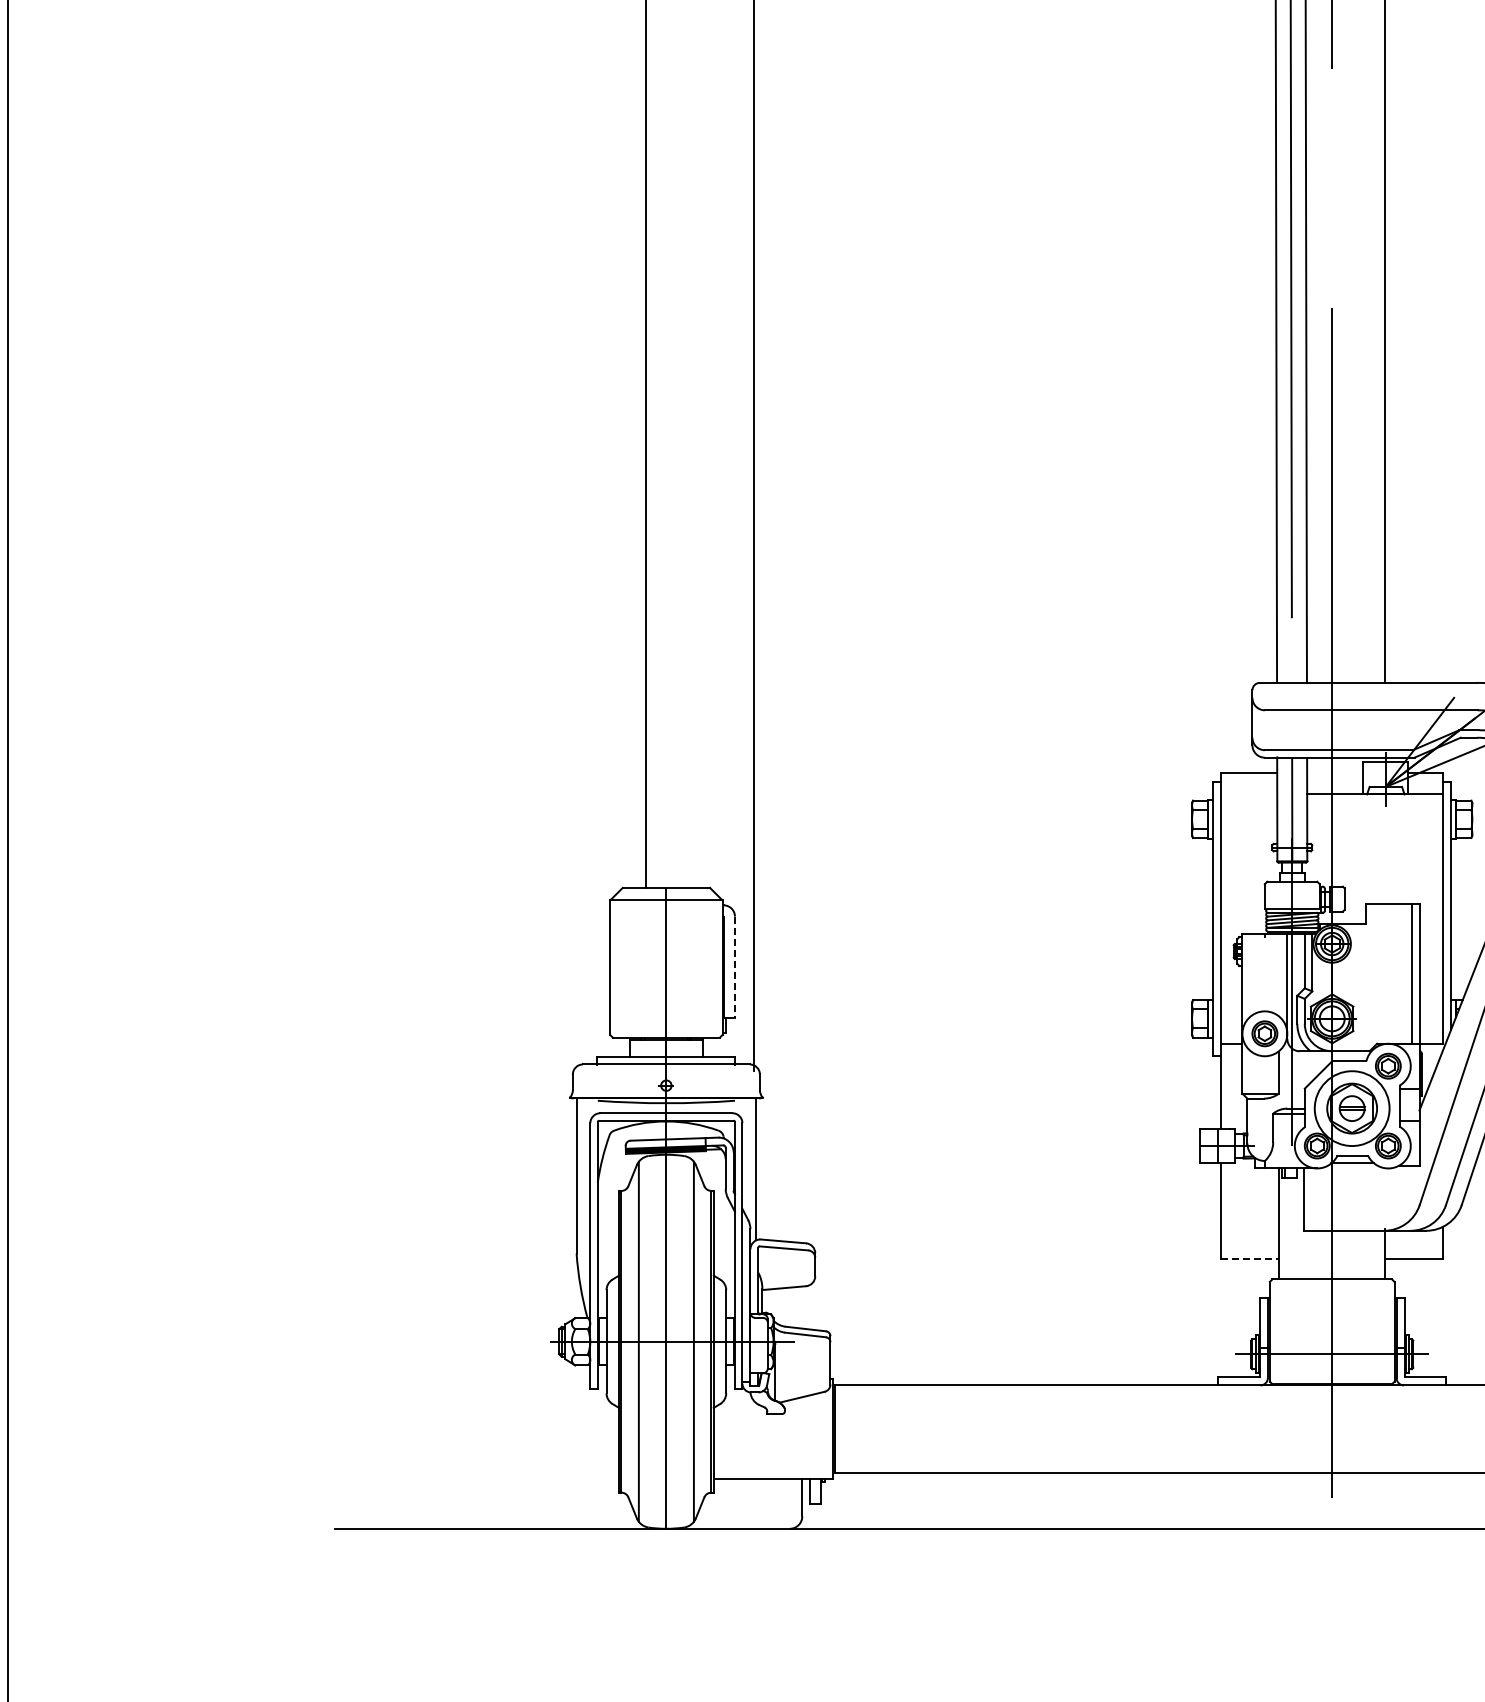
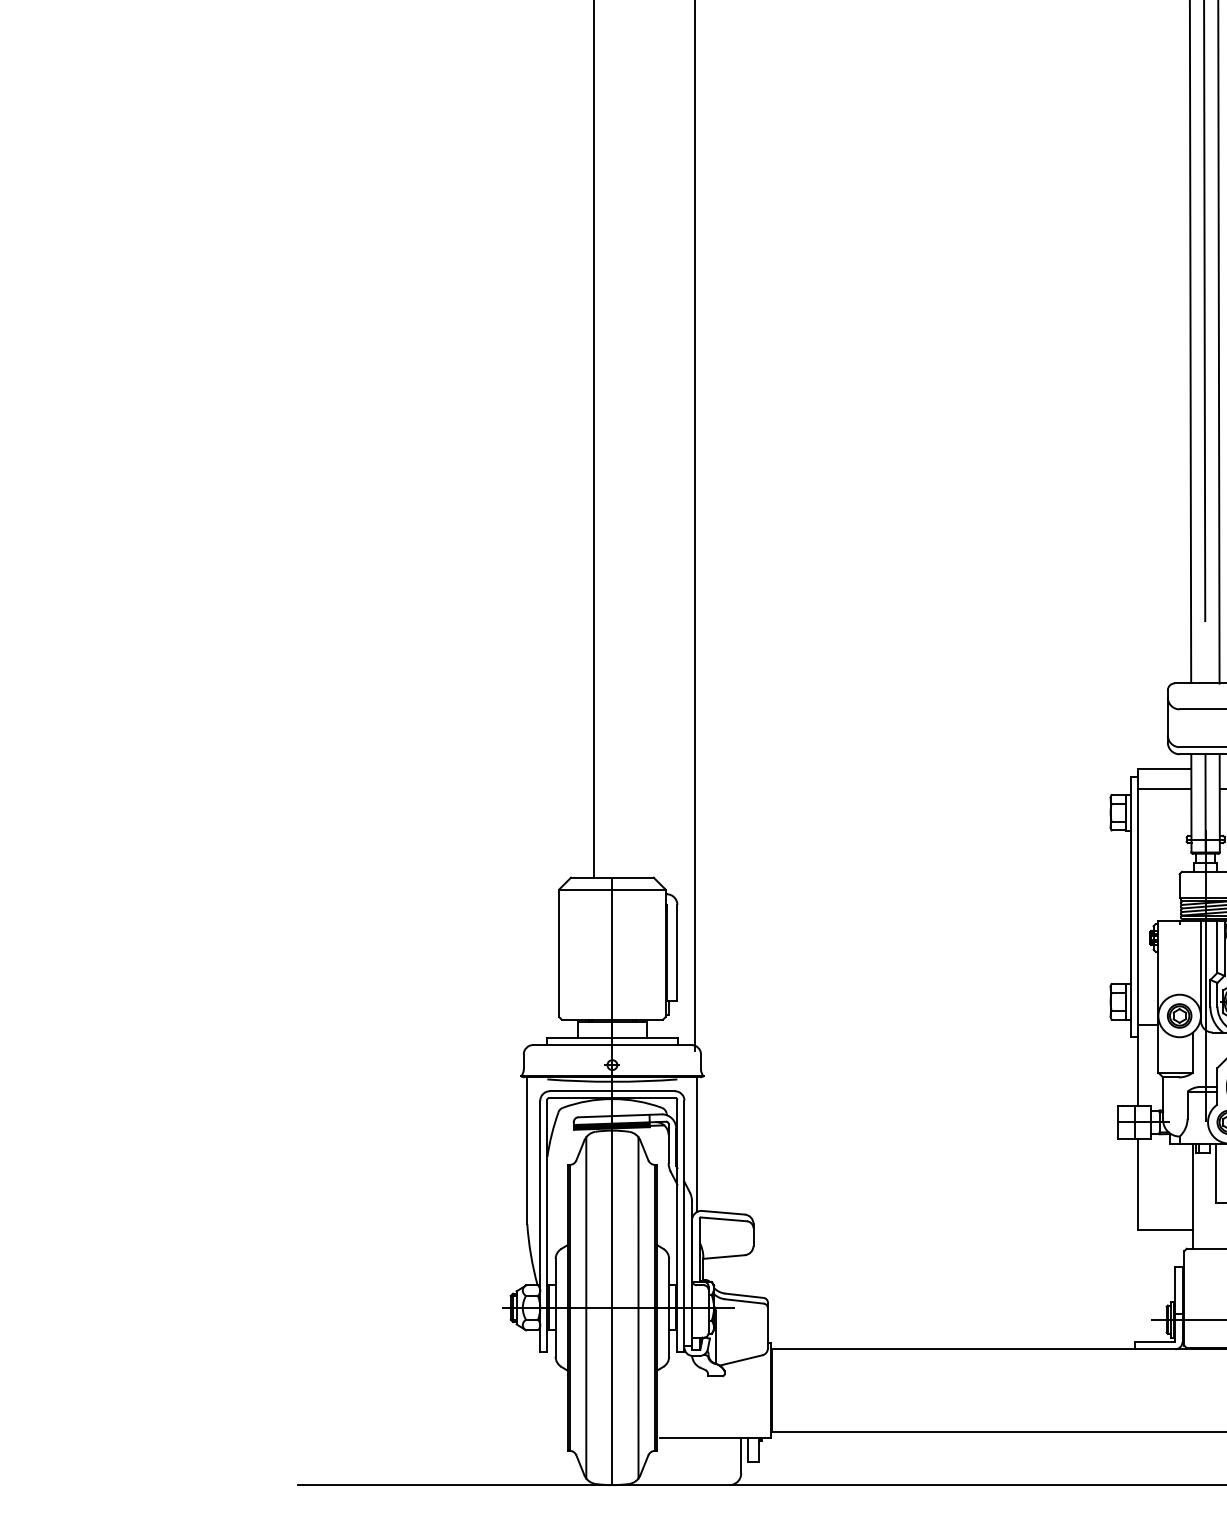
line: (1249, 794) -> (1165, 789), added
line: (734, 967) -> (676, 953), dashed -> solid
line: (1250, 1259) -> (1166, 1229), dashed -> solid

